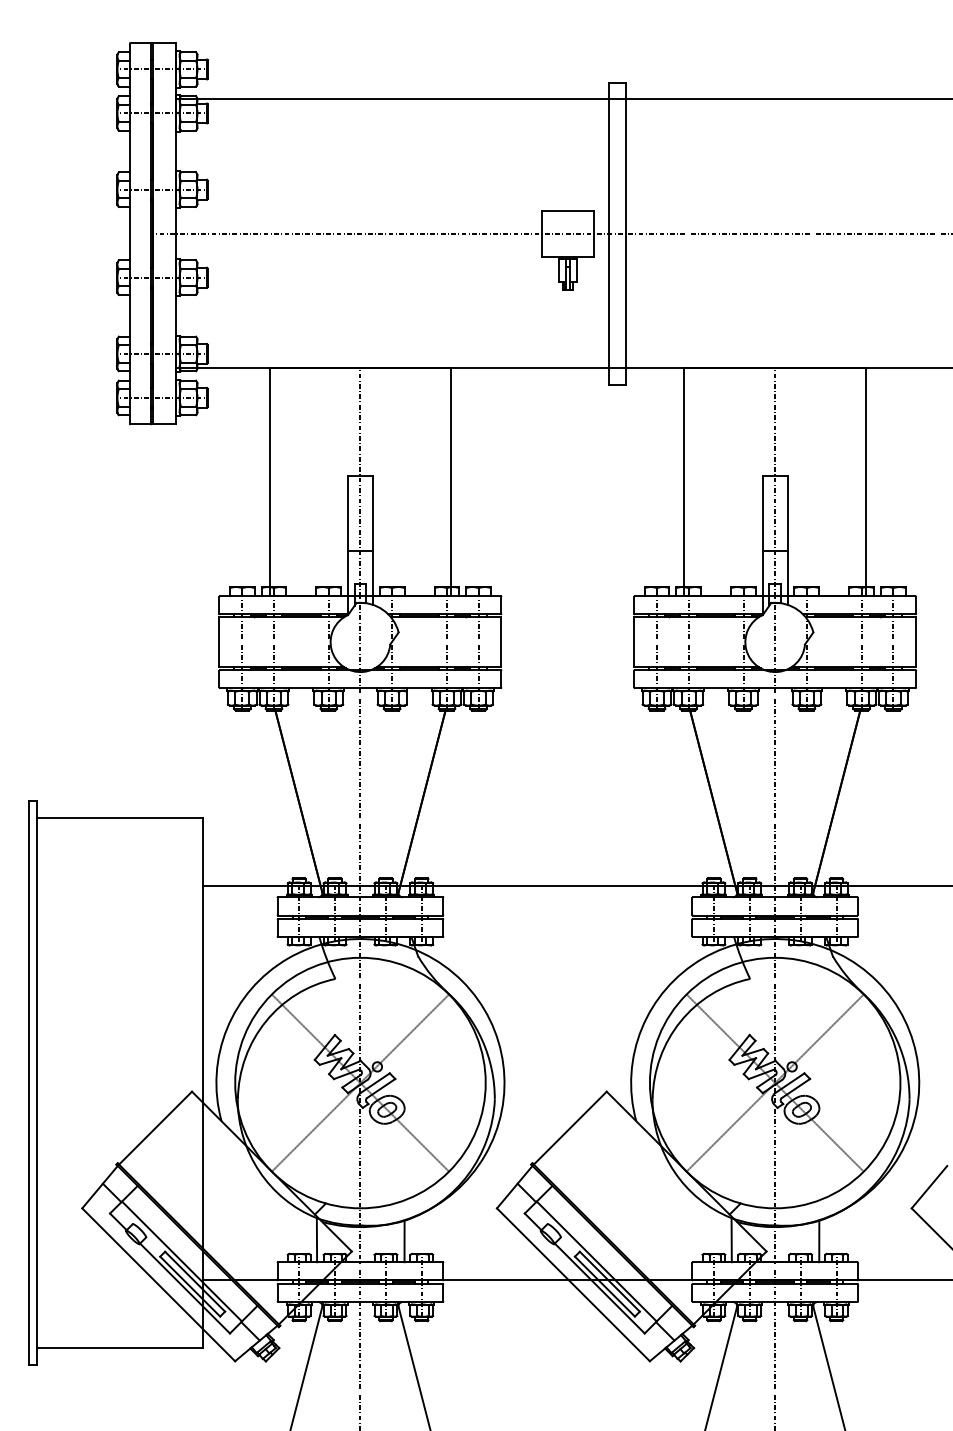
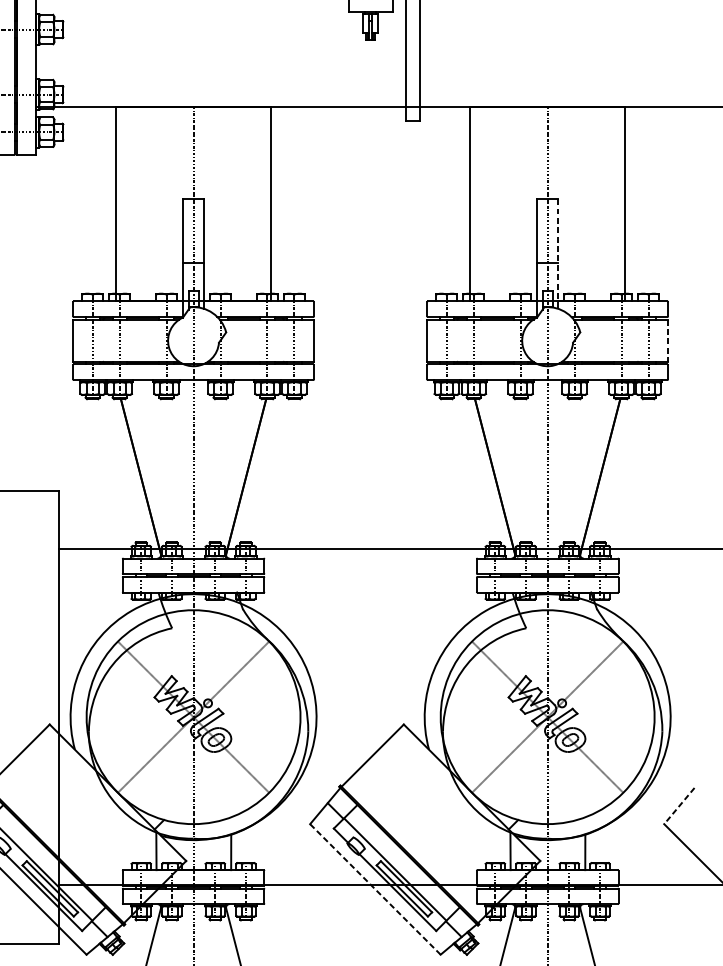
line: (787, 541) -> (558, 254), solid -> dashed
line: (916, 642) -> (668, 341), solid -> dashed
line: (929, 1187) -> (679, 806), solid -> dashed
line: (573, 1284) -> (375, 889), solid -> dashed

